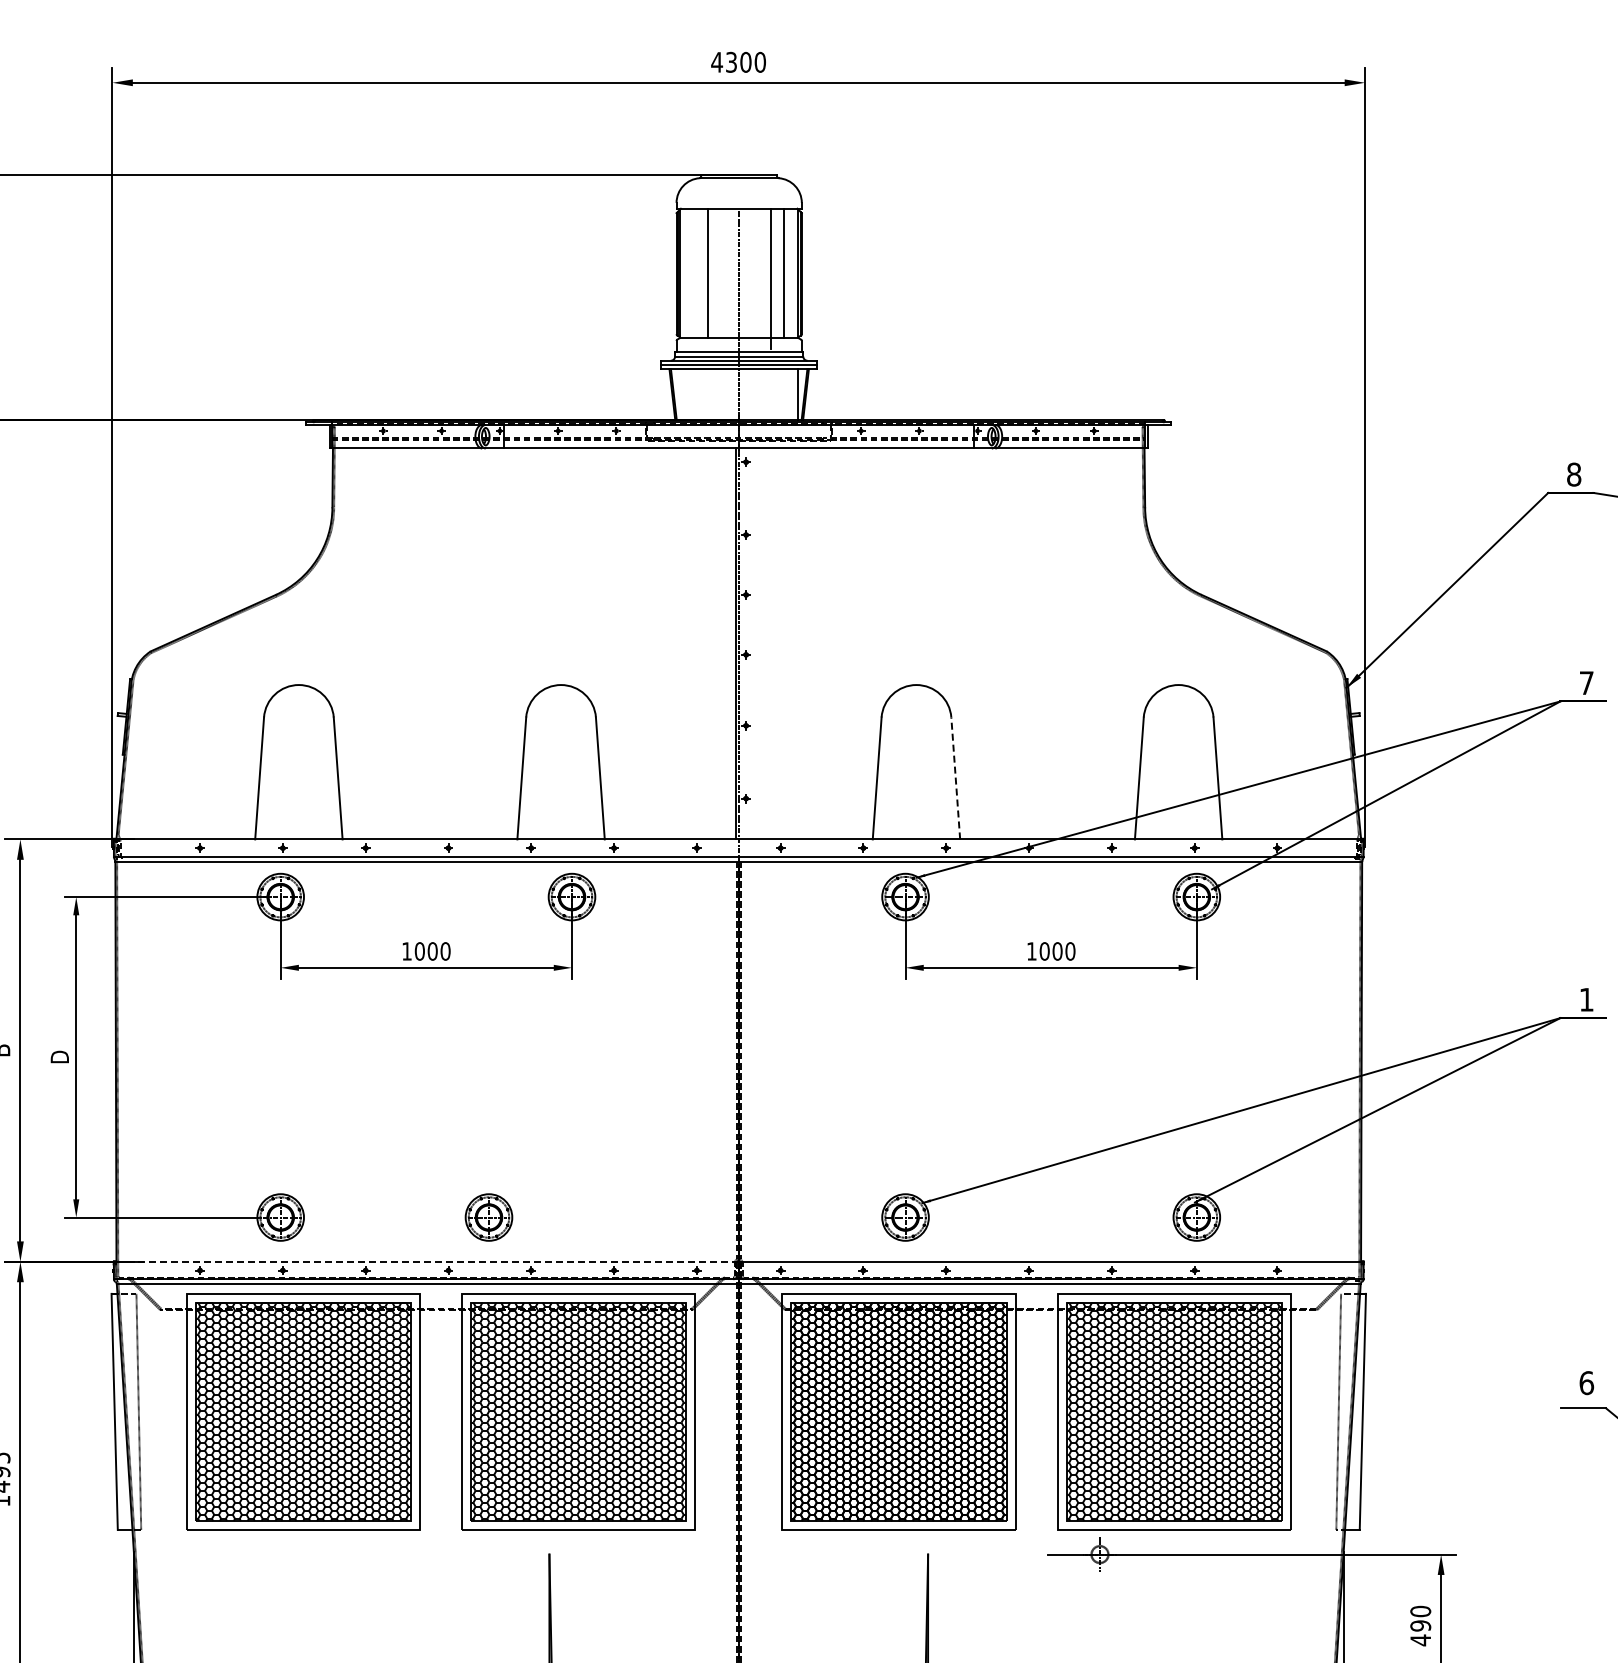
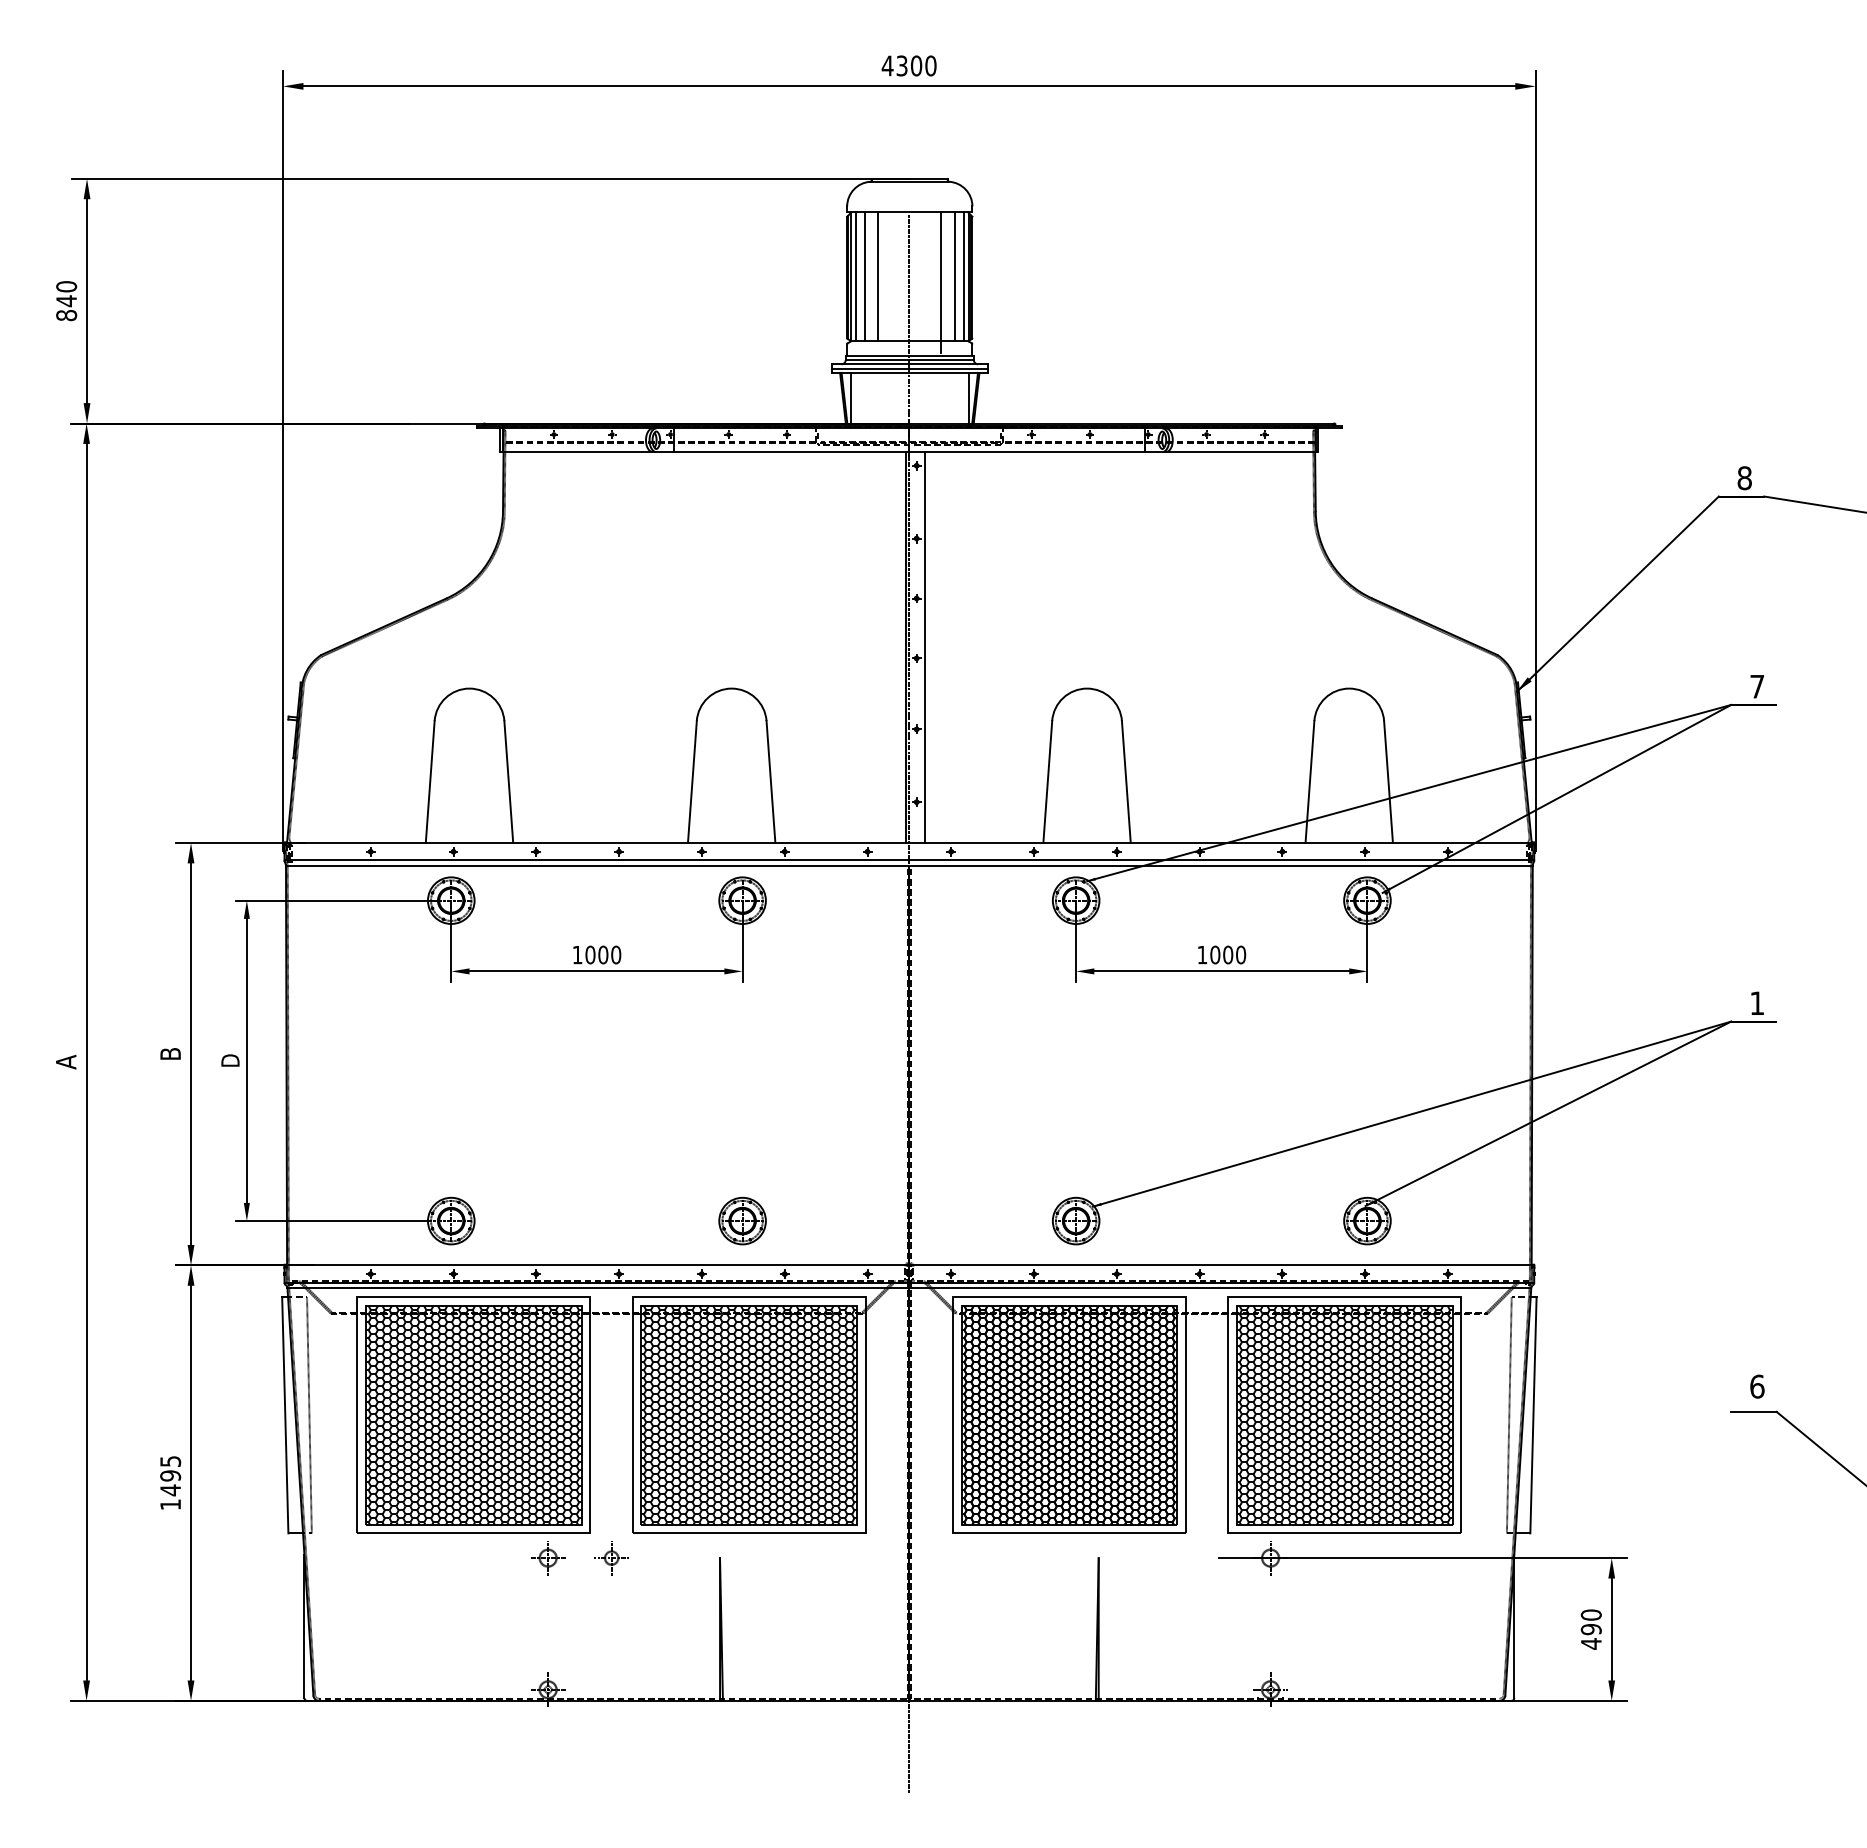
line: (684, 272) -> (855, 276), added
line: (693, 272) -> (864, 276), added
line: (792, 272) -> (963, 276), added
line: (679, 393) -> (850, 397), added
line: (754, 643) -> (925, 647), added
line: (955, 777) -> (1126, 781), dashed -> solid
part: (488, 1216) -> (742, 1220), moved
line: (425, 1261) -> (596, 1265), dashed -> solid
part: (377, 1554) -> (548, 1558), added
part: (440, 1554) -> (611, 1558), added

